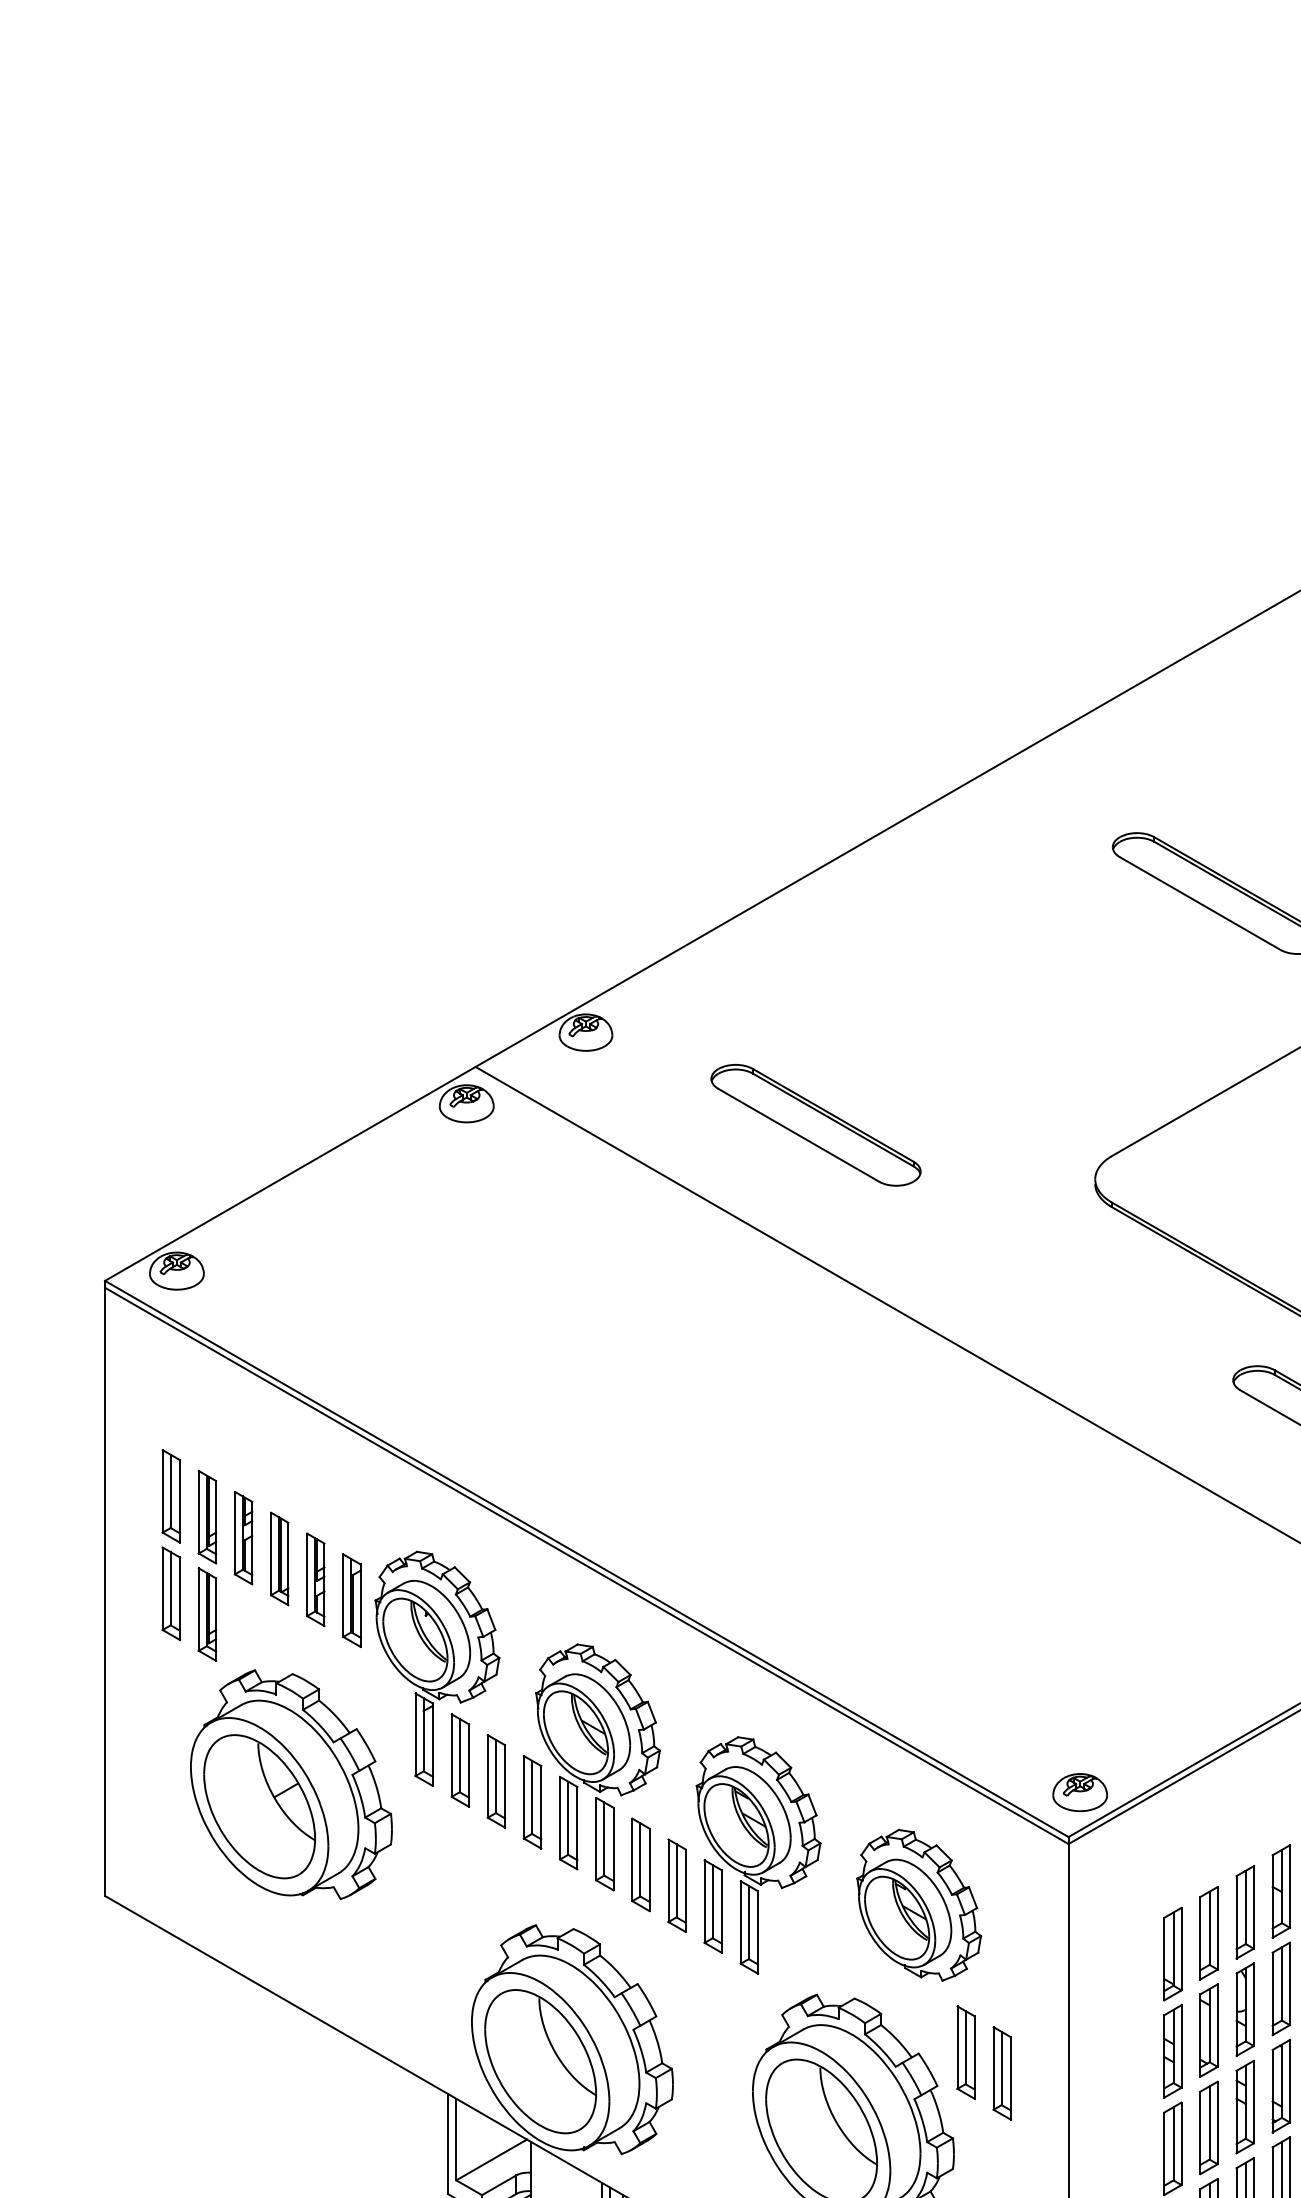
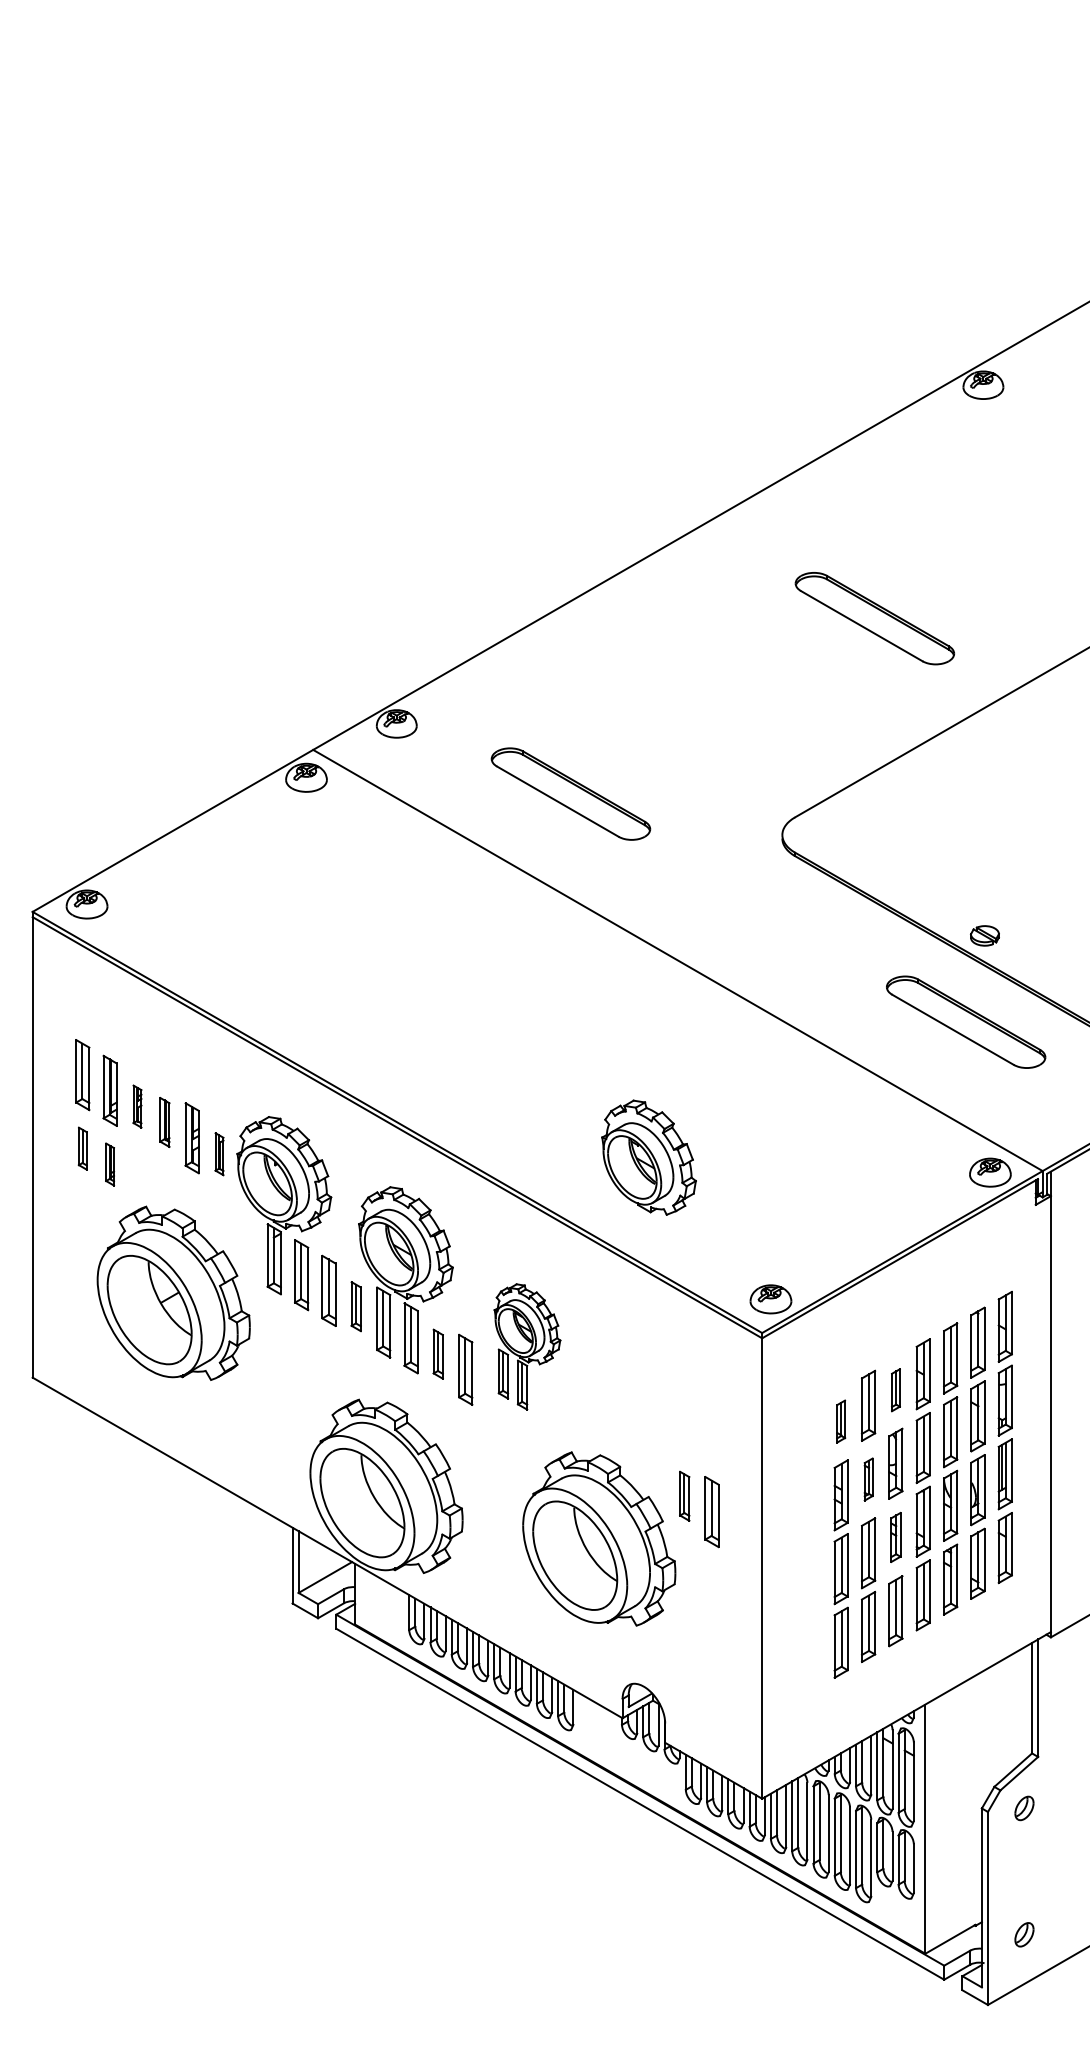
part: (243, 1537) -> (137, 1106), size x0.6
part: (279, 1559) -> (164, 1122), size x0.7
part: (170, 1593) -> (82, 1148), size x0.6
part: (351, 1601) -> (219, 1154), size x0.6
part: (206, 1614) -> (109, 1164), size x0.6
part: (531, 1802) -> (355, 1306), size x0.7
part: (758, 1854) -> (527, 1346), size x0.7
part: (639, 1865) -> (437, 1354), size x0.7
part: (918, 1905) -> (648, 1157), moved
part: (1244, 1912) -> (895, 1390), size x0.6
part: (1172, 1953) -> (840, 1421), size x0.6
part: (1208, 2030) -> (868, 1479), size x0.6
part: (965, 2052) -> (684, 1496), size x0.7
part: (1244, 2107) -> (895, 1537), size x0.7

